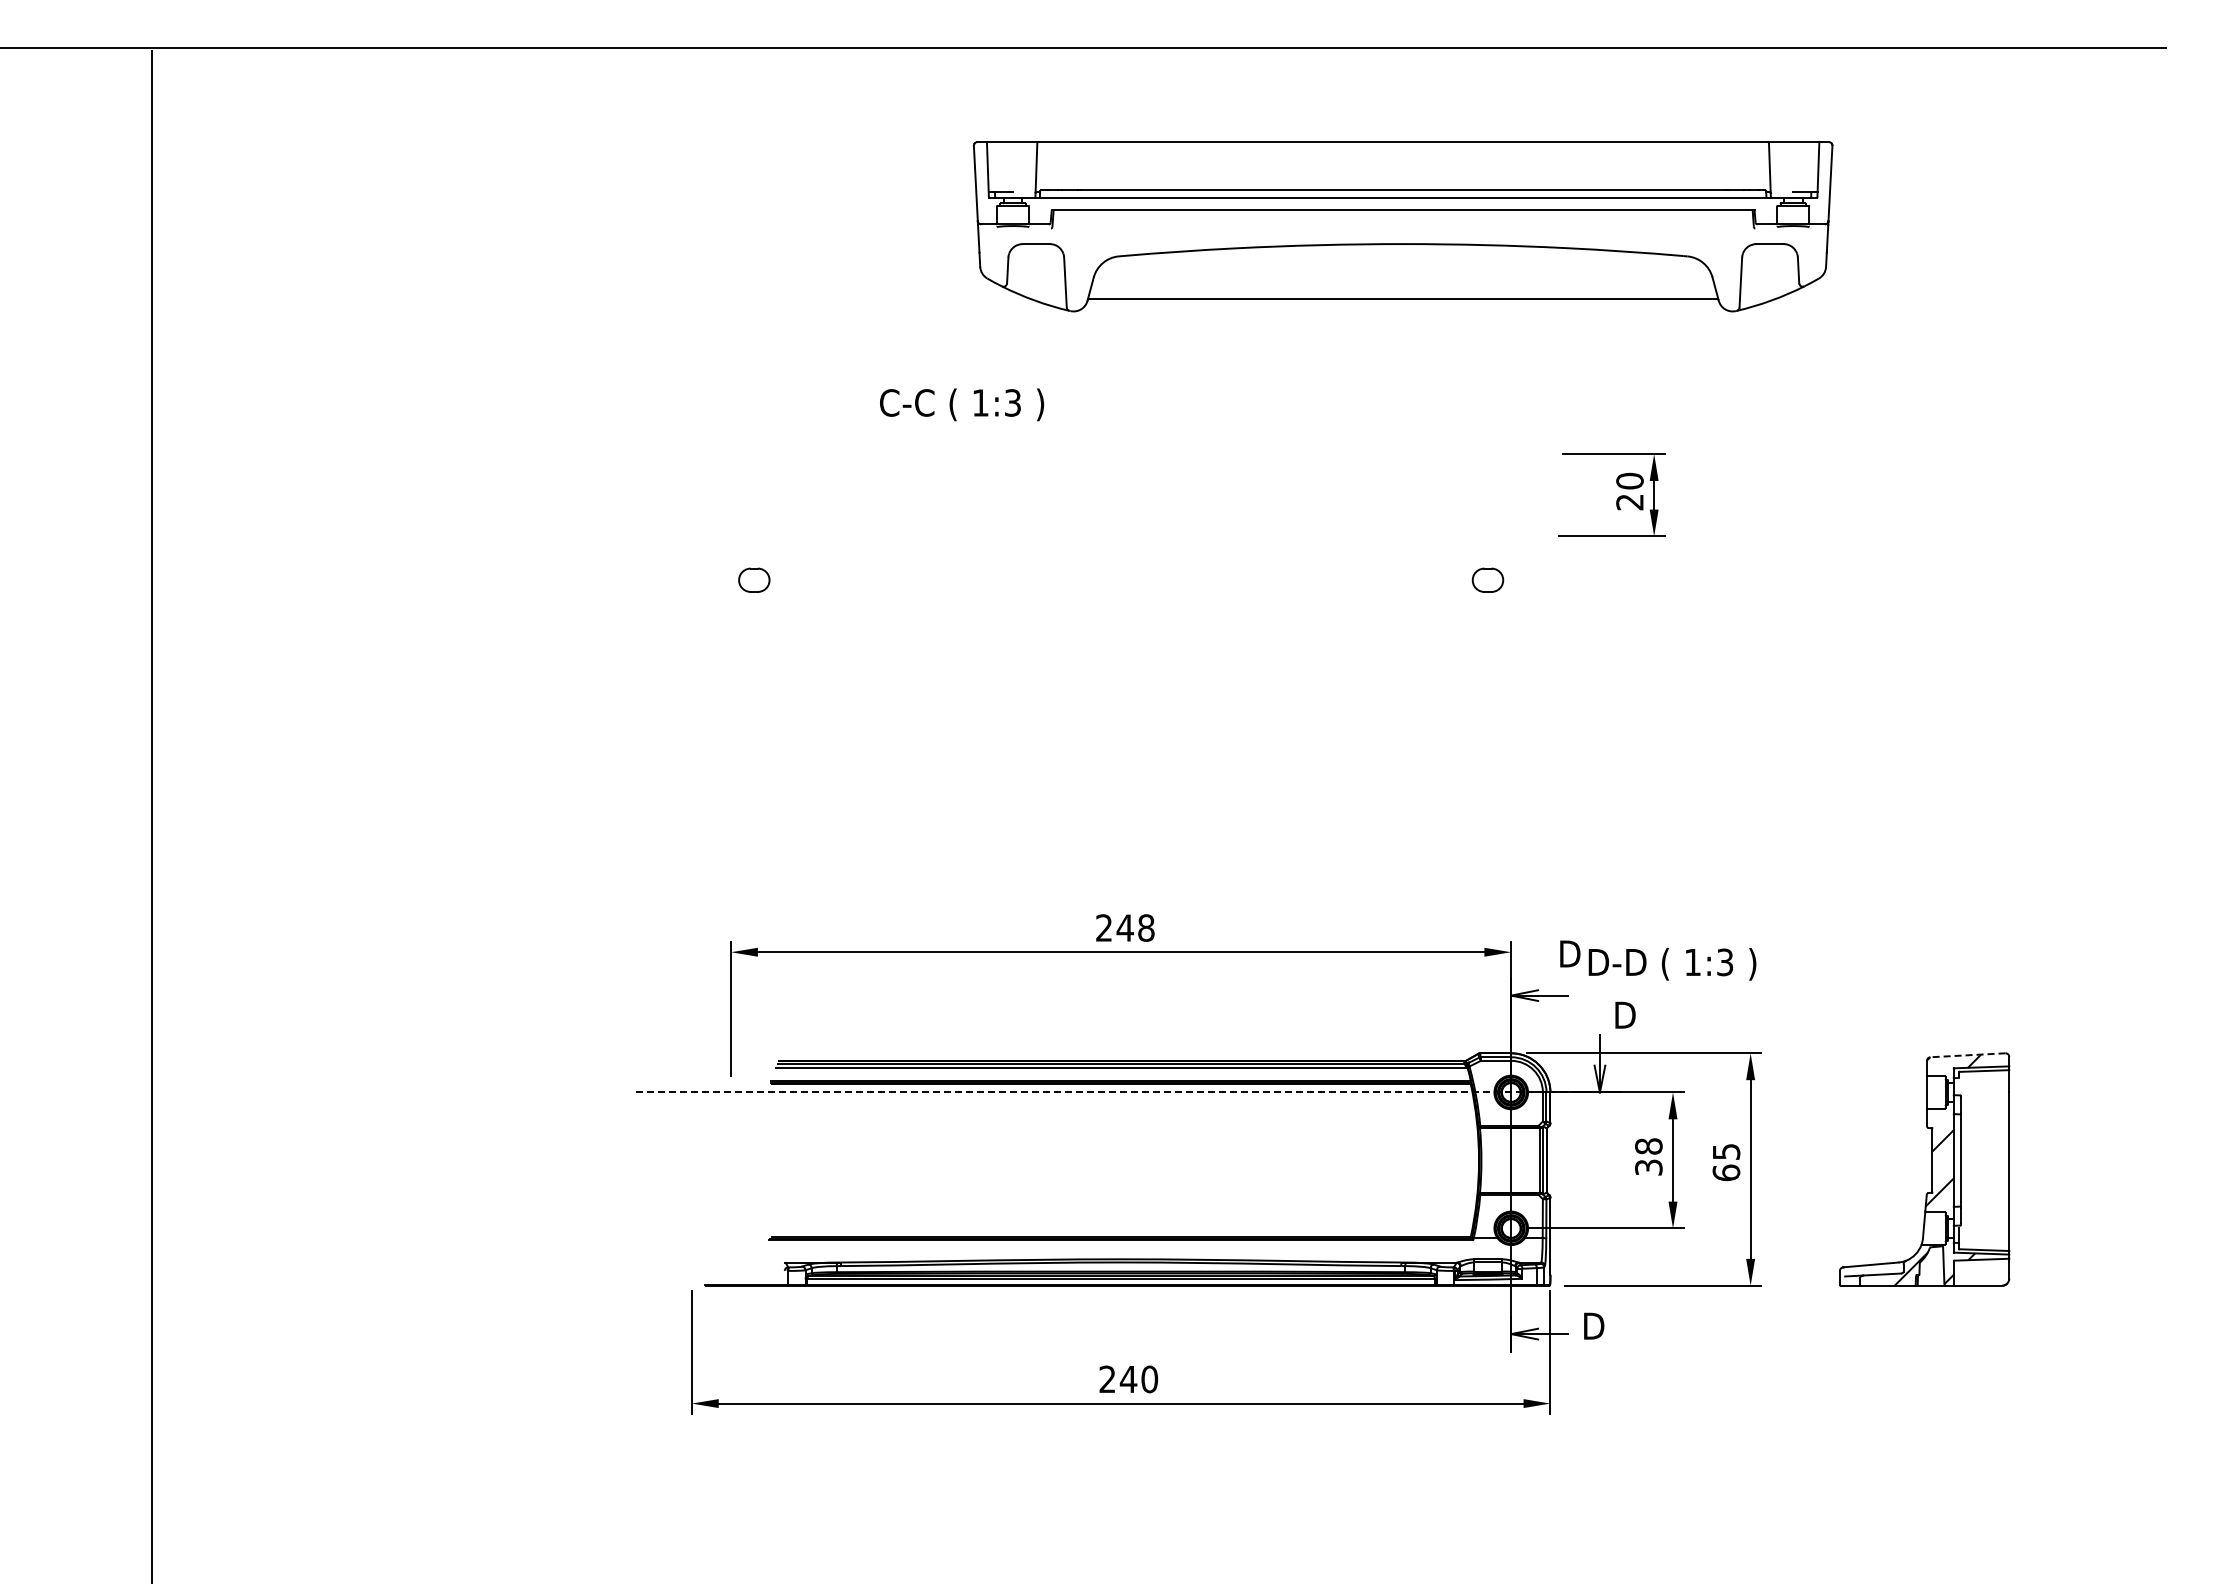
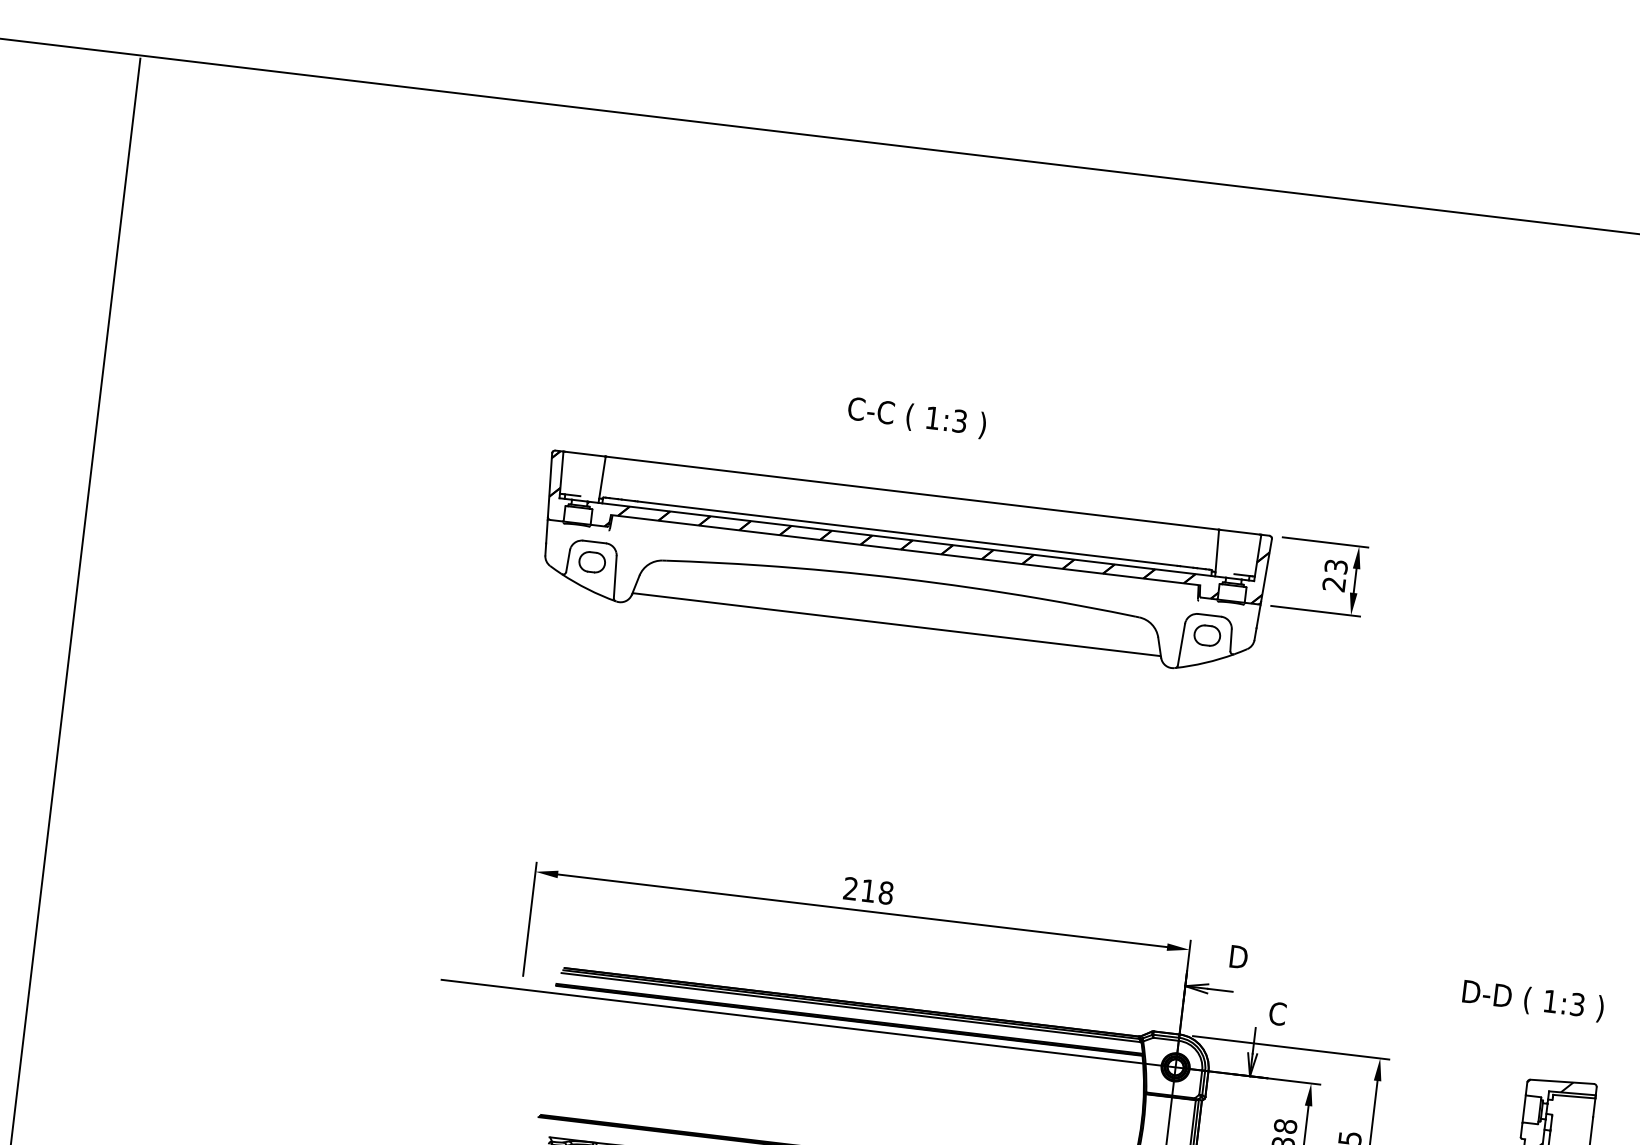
part: (1402, 226) -> (903, 563), moved
text: (962, 404) -> (917, 417), moved
text: (1629, 480) -> (1335, 566), 20 -> 23
text: (1124, 927) -> (867, 890), 248 -> 218
text: (1672, 964) -> (1533, 1001), moved
text: (1624, 1015) -> (1278, 1014), D -> C
line: (1967, 1055) -> (1561, 1081), dashed -> solid
line: (1128, 1092) -> (854, 1029), dashed -> solid

